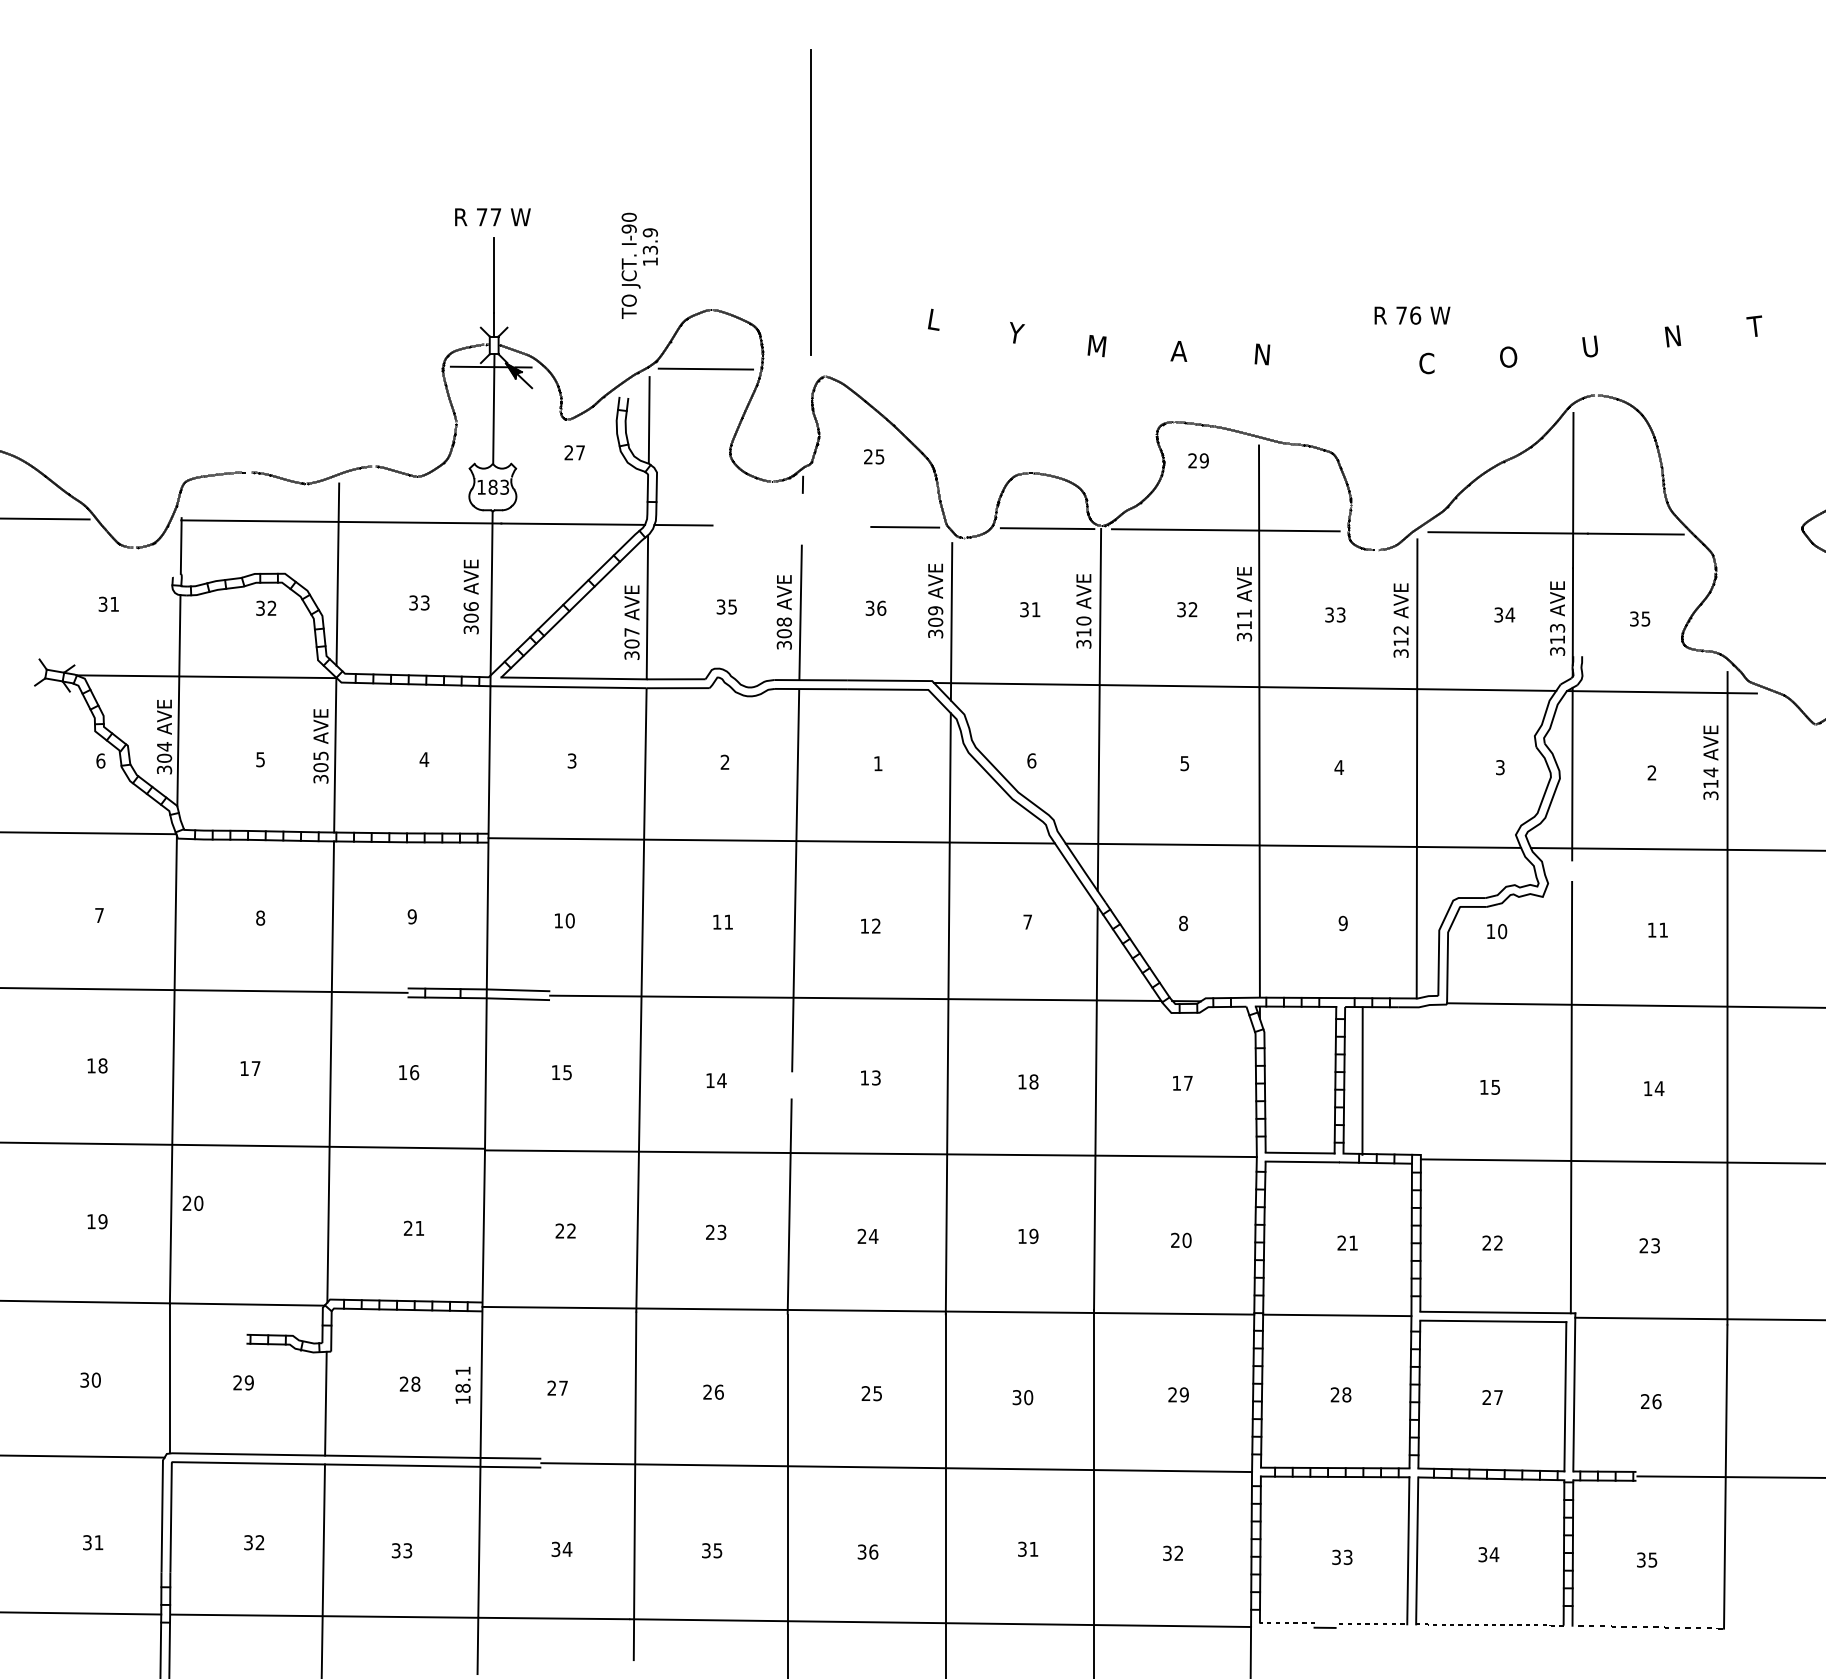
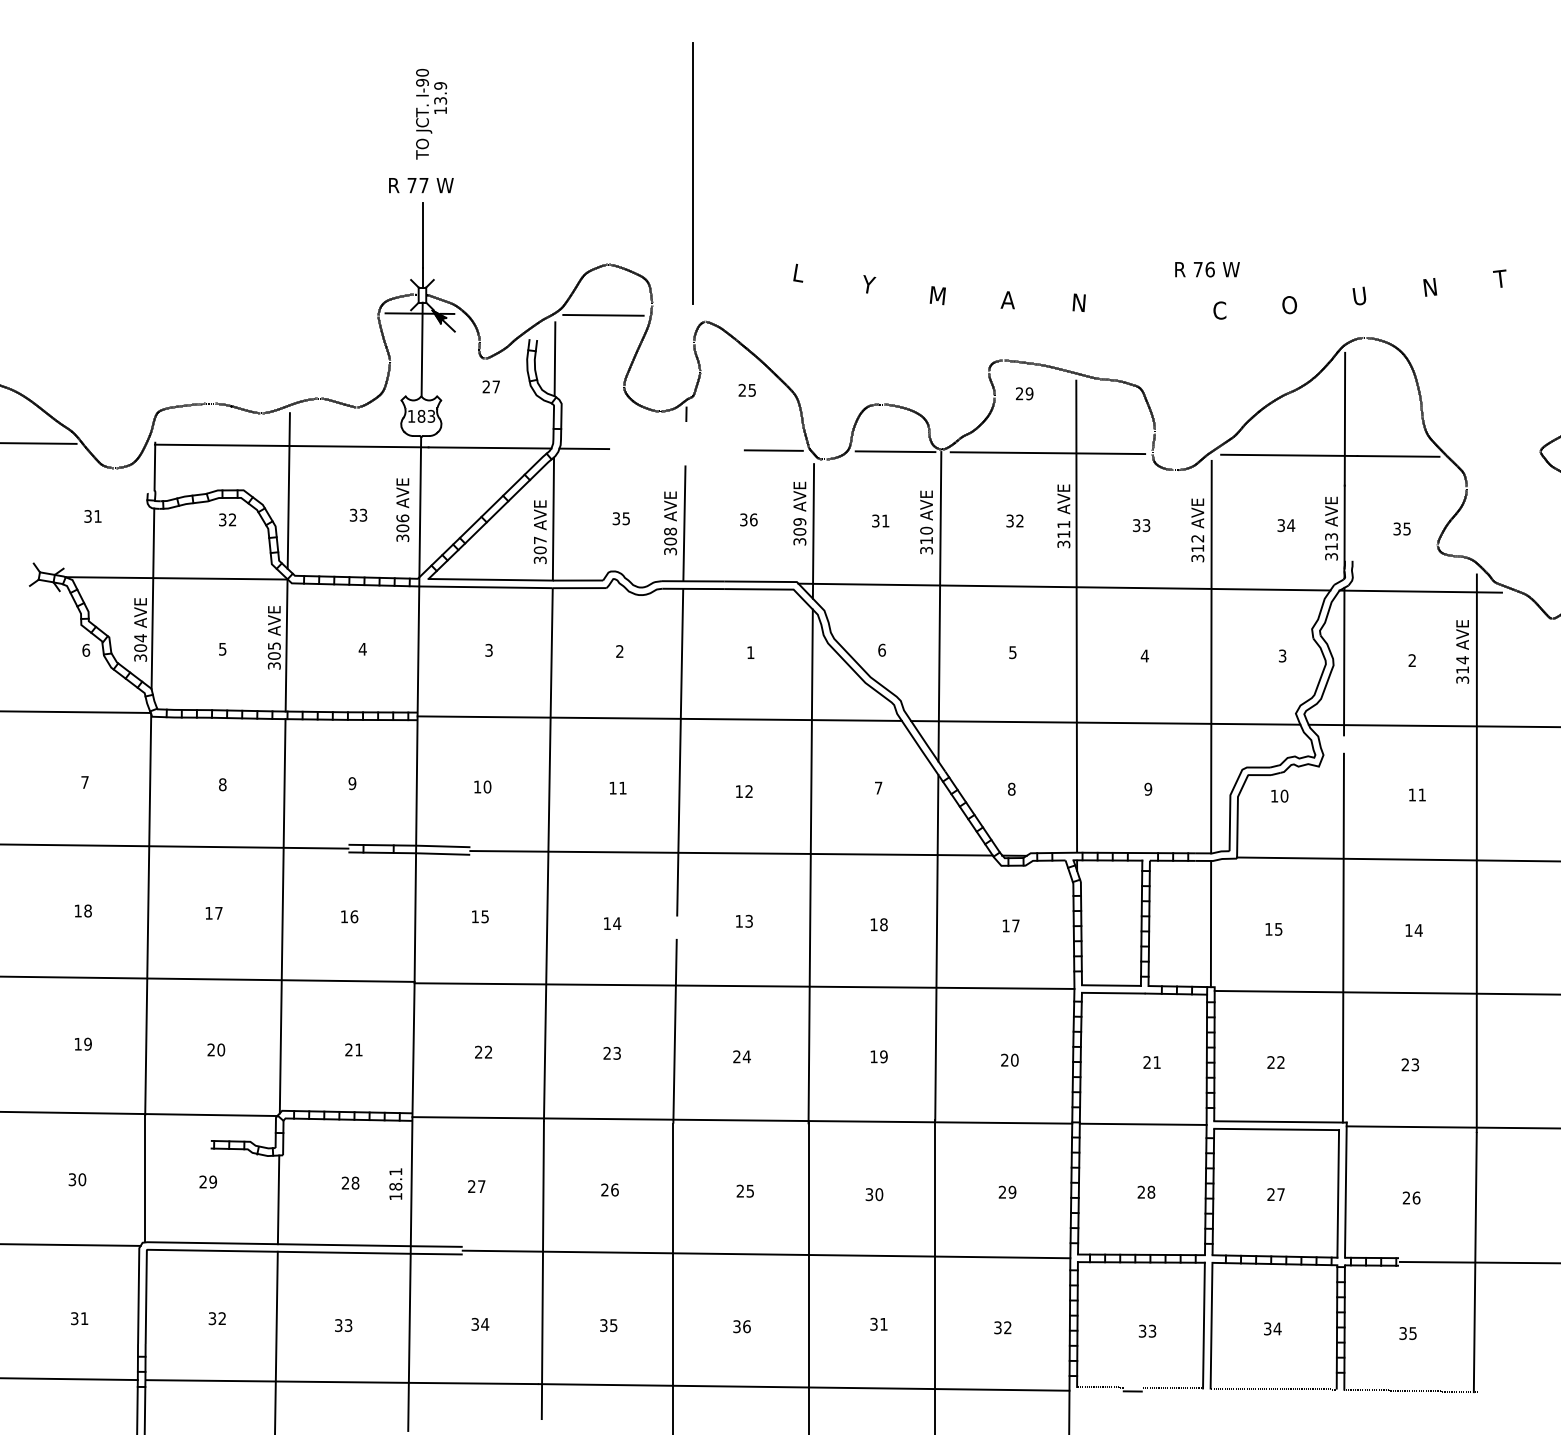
text: (639, 265) -> (431, 113), moved
line: (1362, 1080) -> (1210, 923), moved
text: (192, 1202) -> (215, 1049), moved

